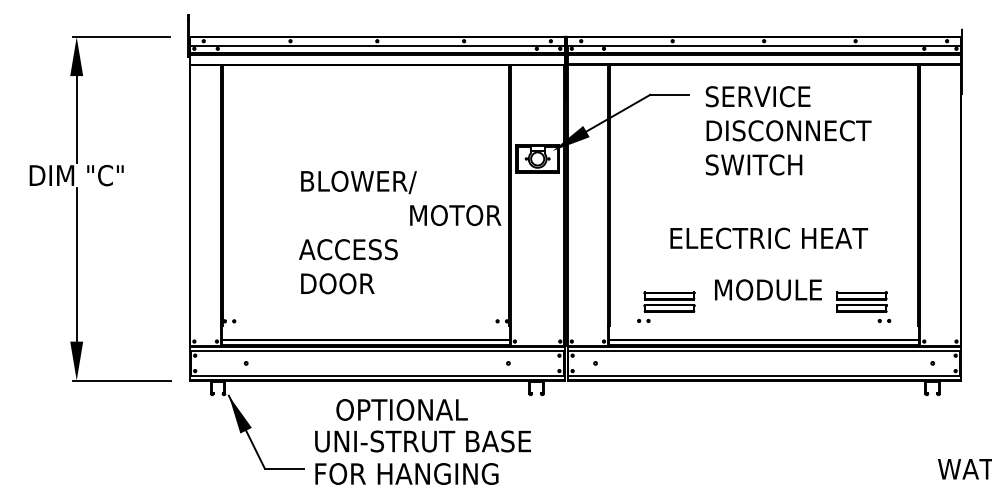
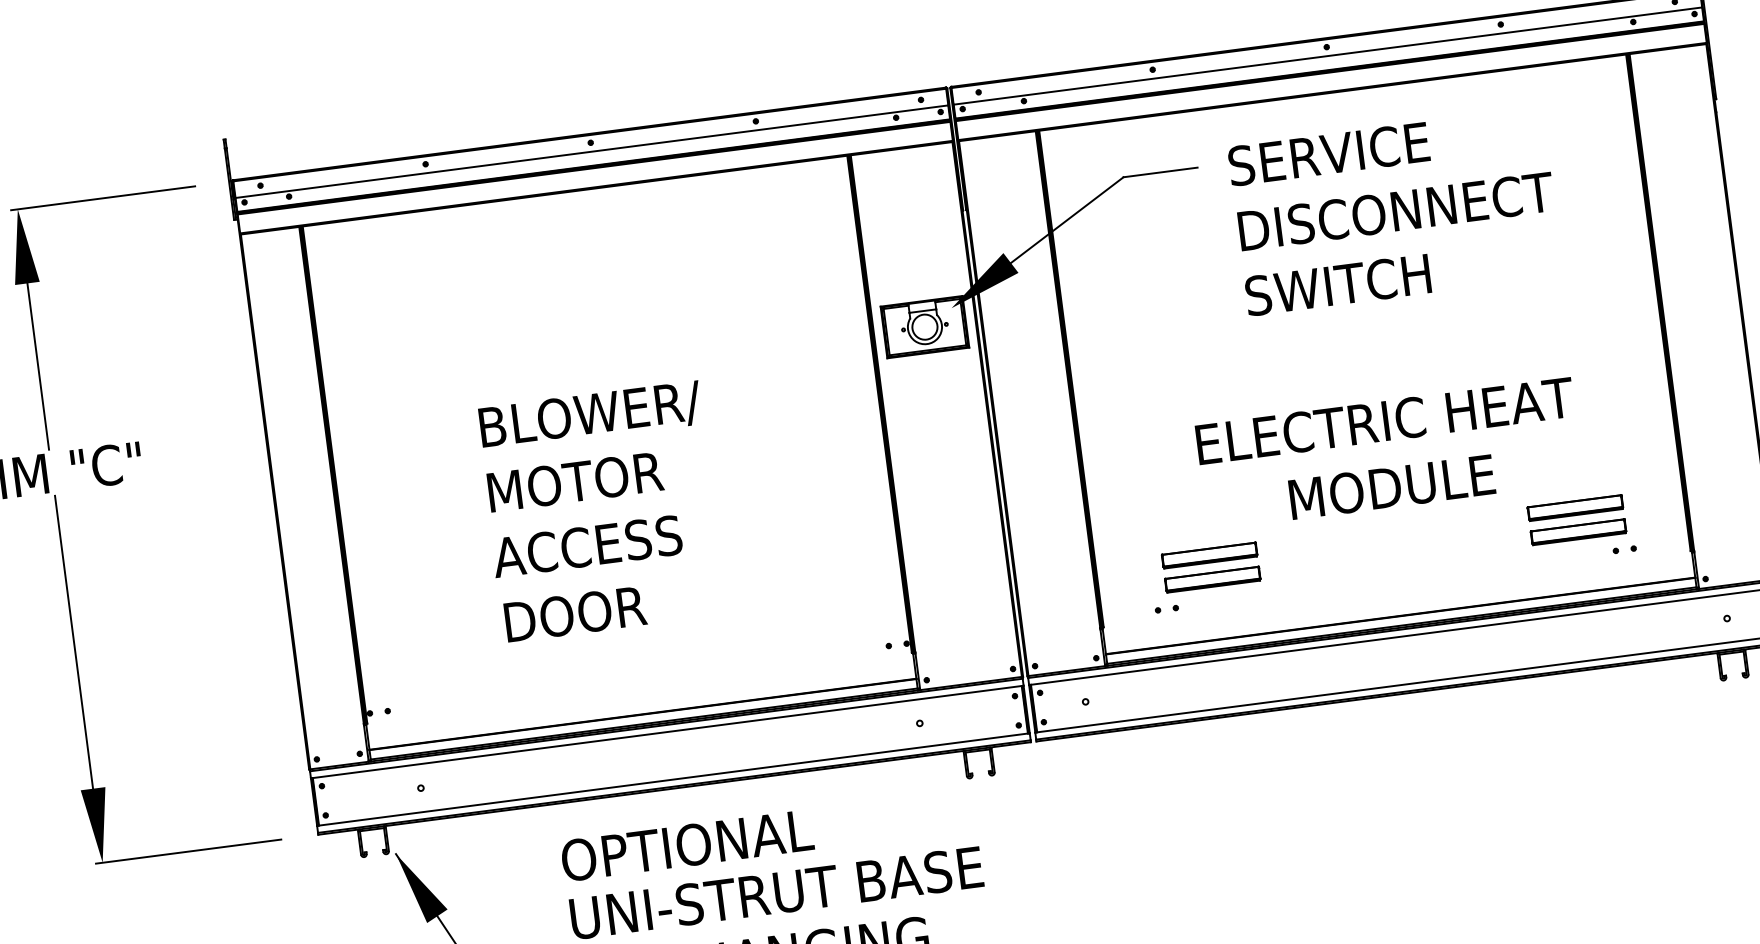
text: (455, 215) -> (575, 482), moved
text: (768, 289) -> (1392, 486), moved
text: (401, 409) -> (686, 844), moved

